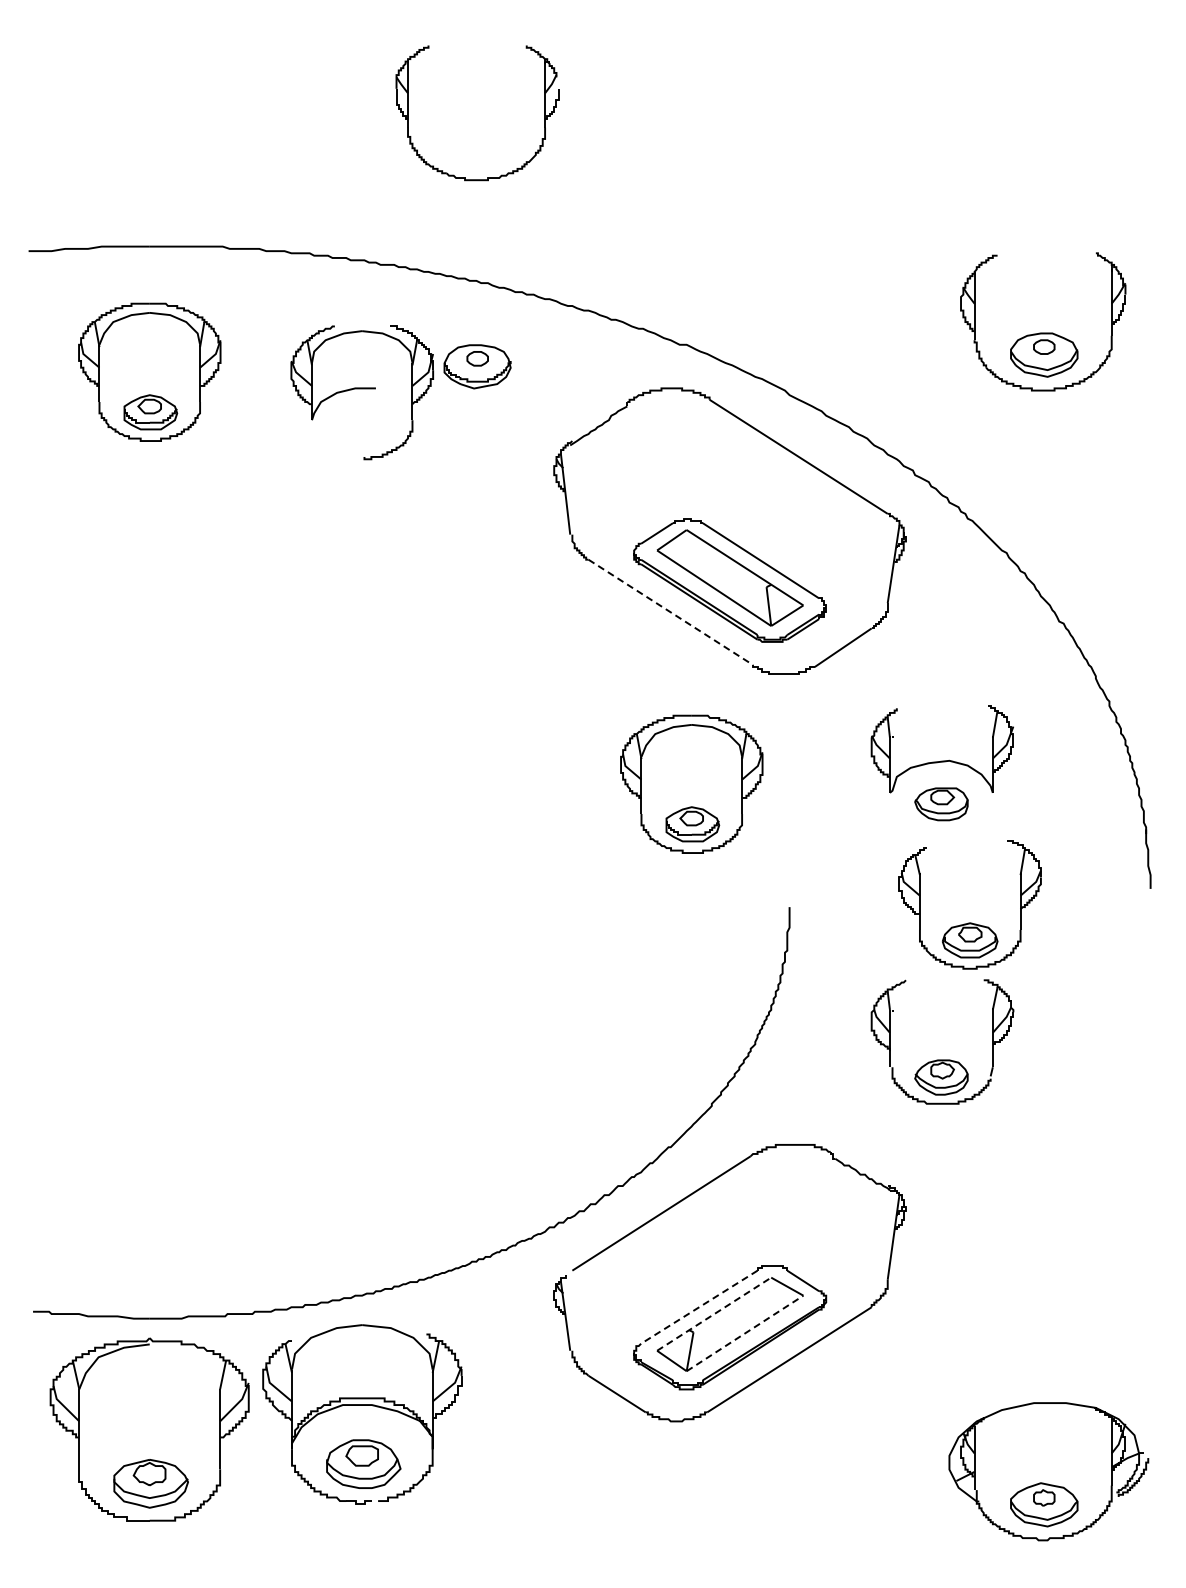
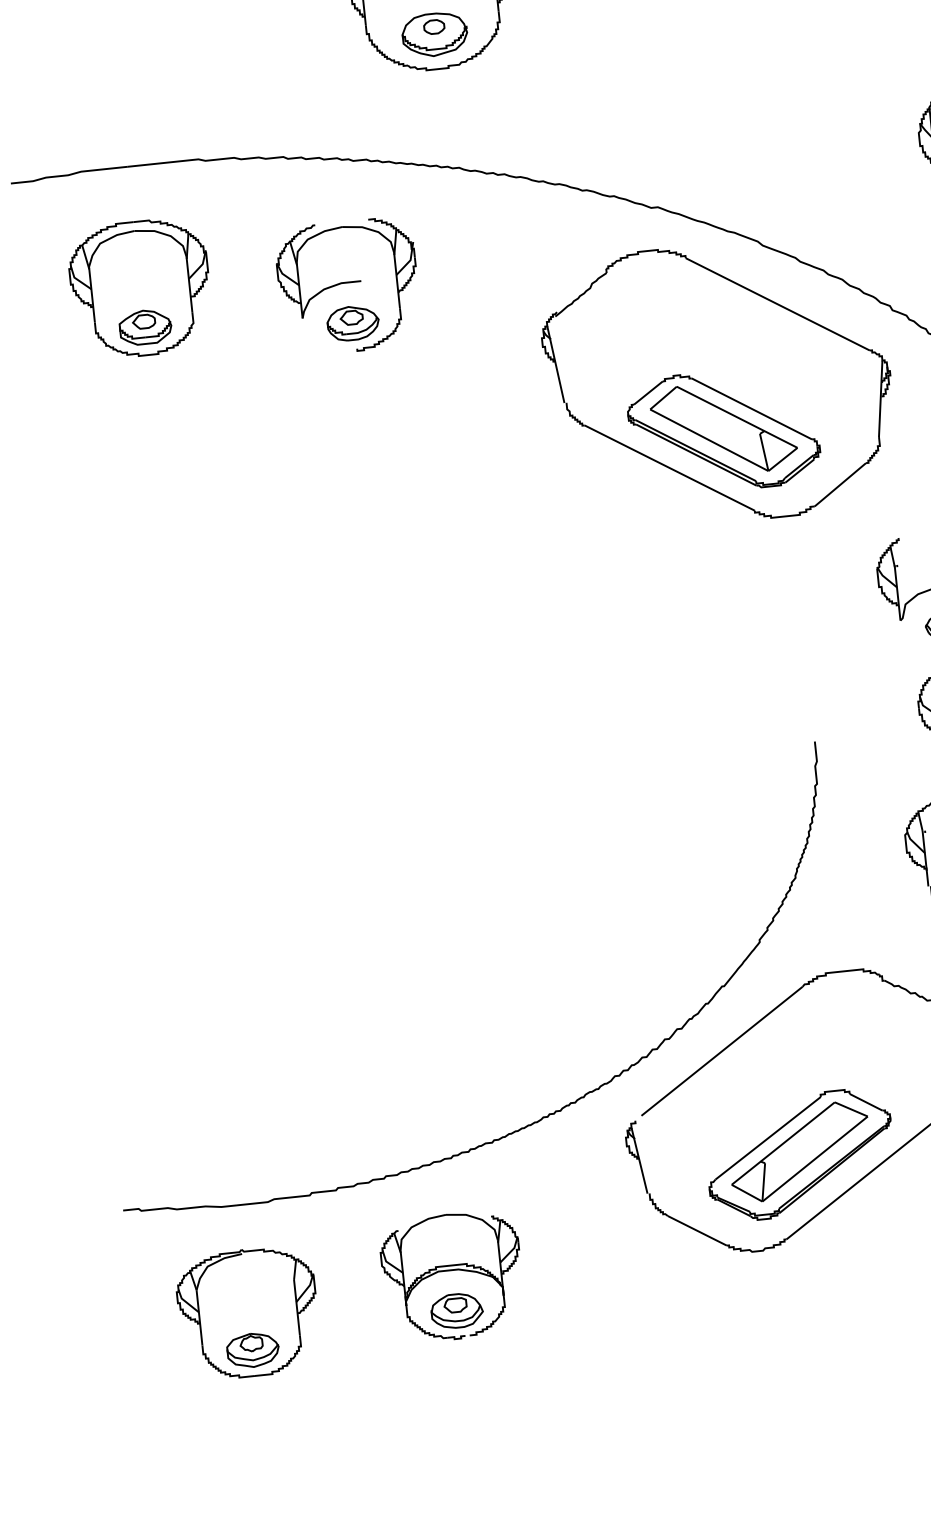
part: (477, 366) -> (434, 34), moved
part: (363, 430) -> (353, 323), added
line: (670, 612) -> (669, 468), dashed -> solid
part: (691, 783) -> (707, 631), removed
line: (699, 1307) -> (768, 1138), dashed -> solid
line: (714, 1314) -> (783, 1143), dashed -> solid
line: (745, 1333) -> (815, 1159), dashed -> solid
part: (361, 1414) -> (451, 1276), size x0.71
part: (149, 1429) -> (247, 1312), size x0.71

